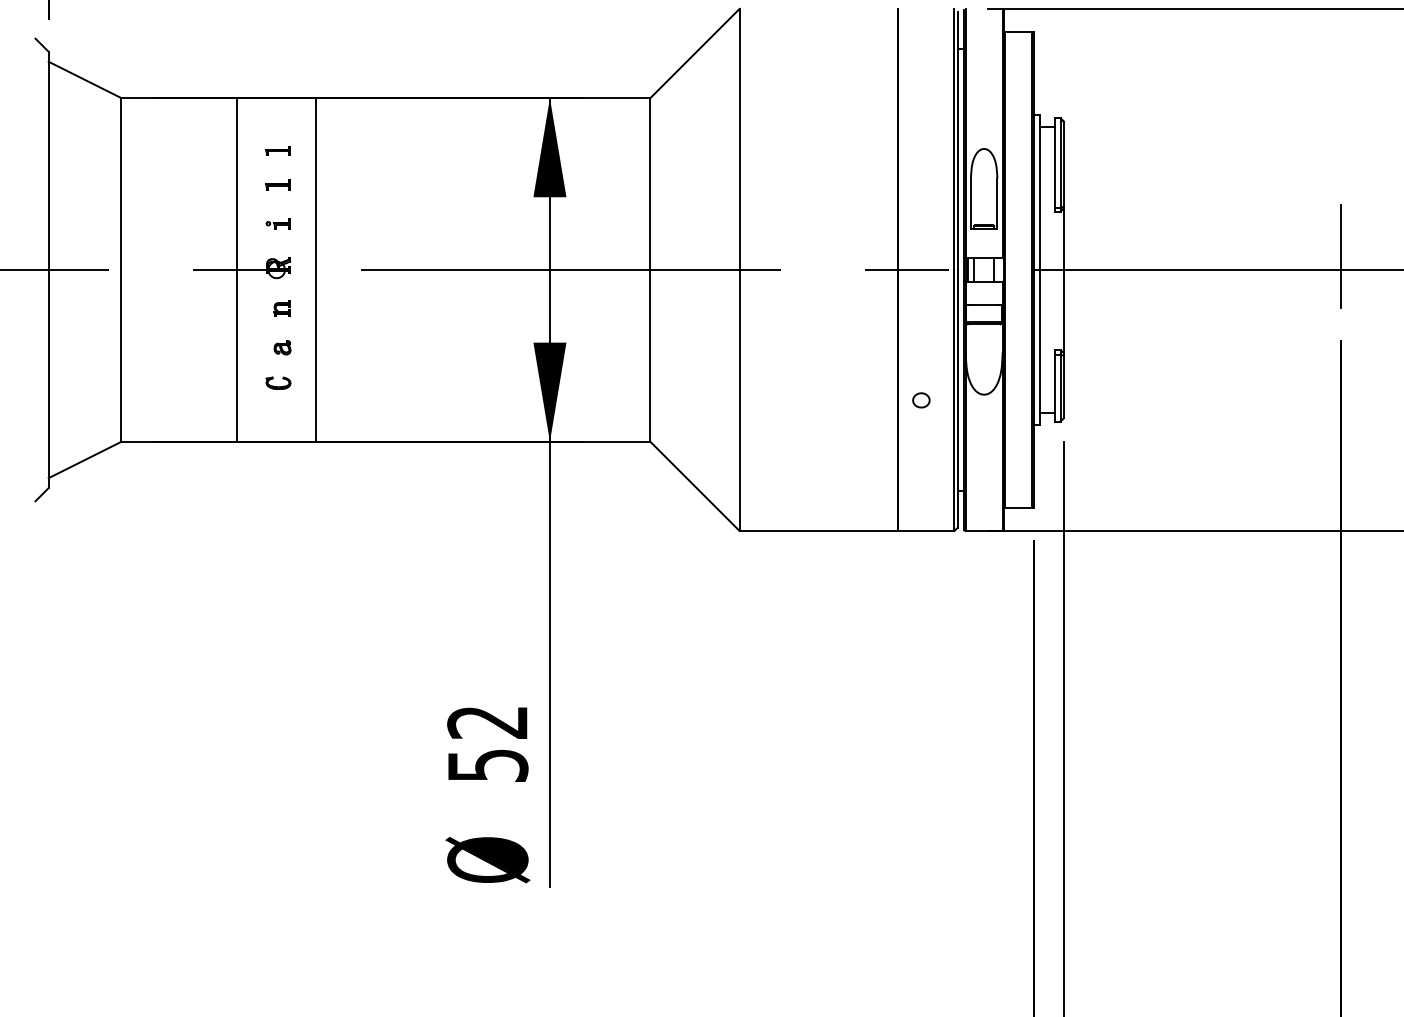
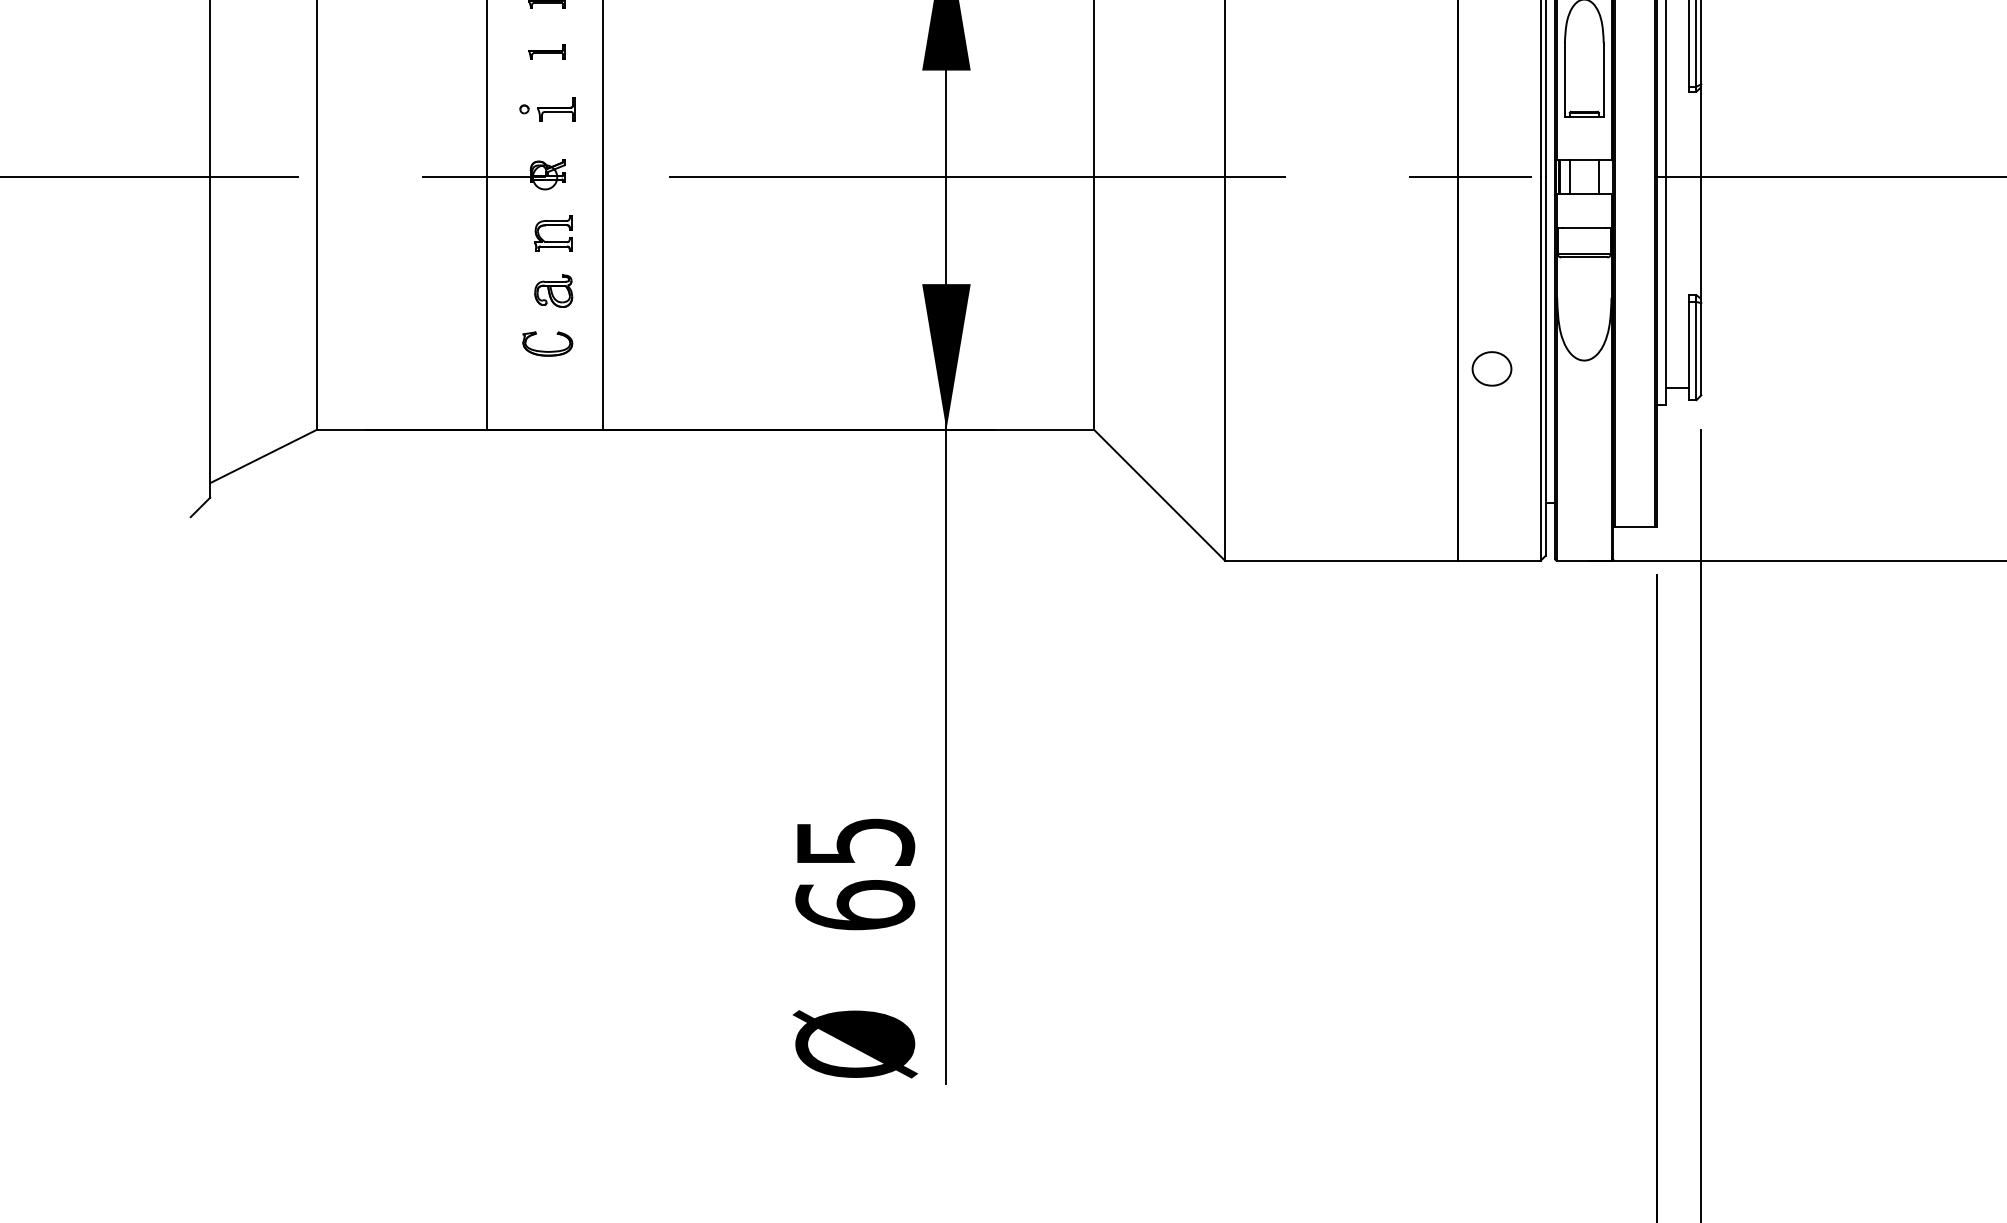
part: (277, 223) -> (546, 109), size x1.6
part: (281, 308) -> (552, 233), size x1.6
part: (282, 347) -> (553, 291), size x1.6
part: (278, 382) -> (547, 342), size x1.4
part: (921, 400) -> (1492, 369), size x1.6
text: (487, 744) -> (854, 874), 52 -> 65

